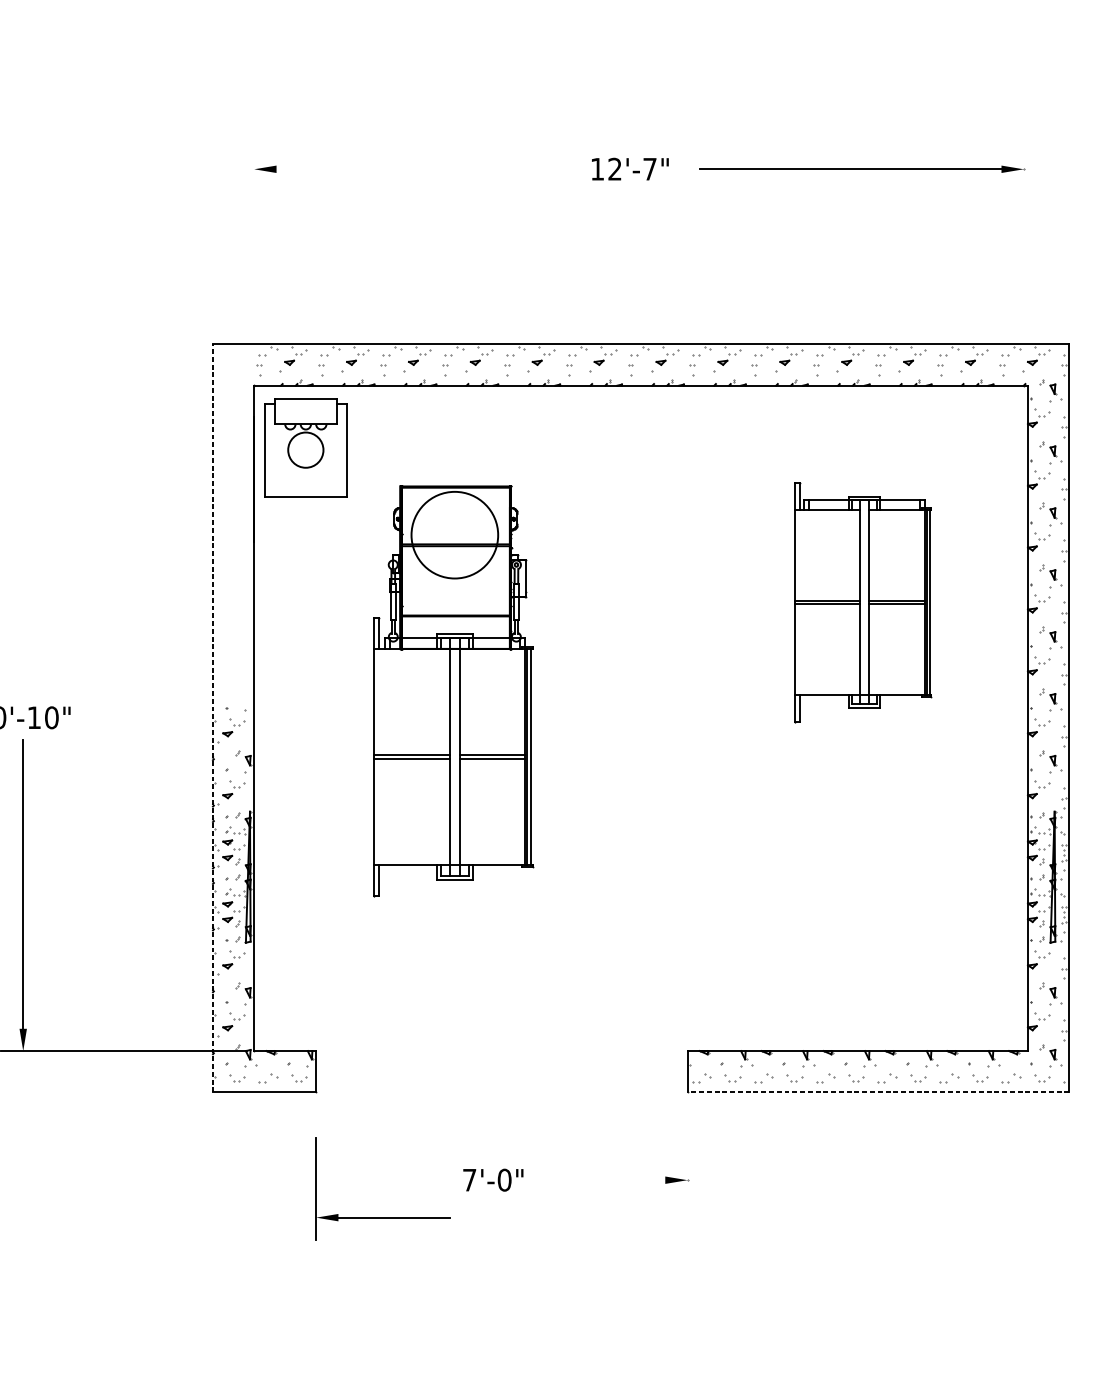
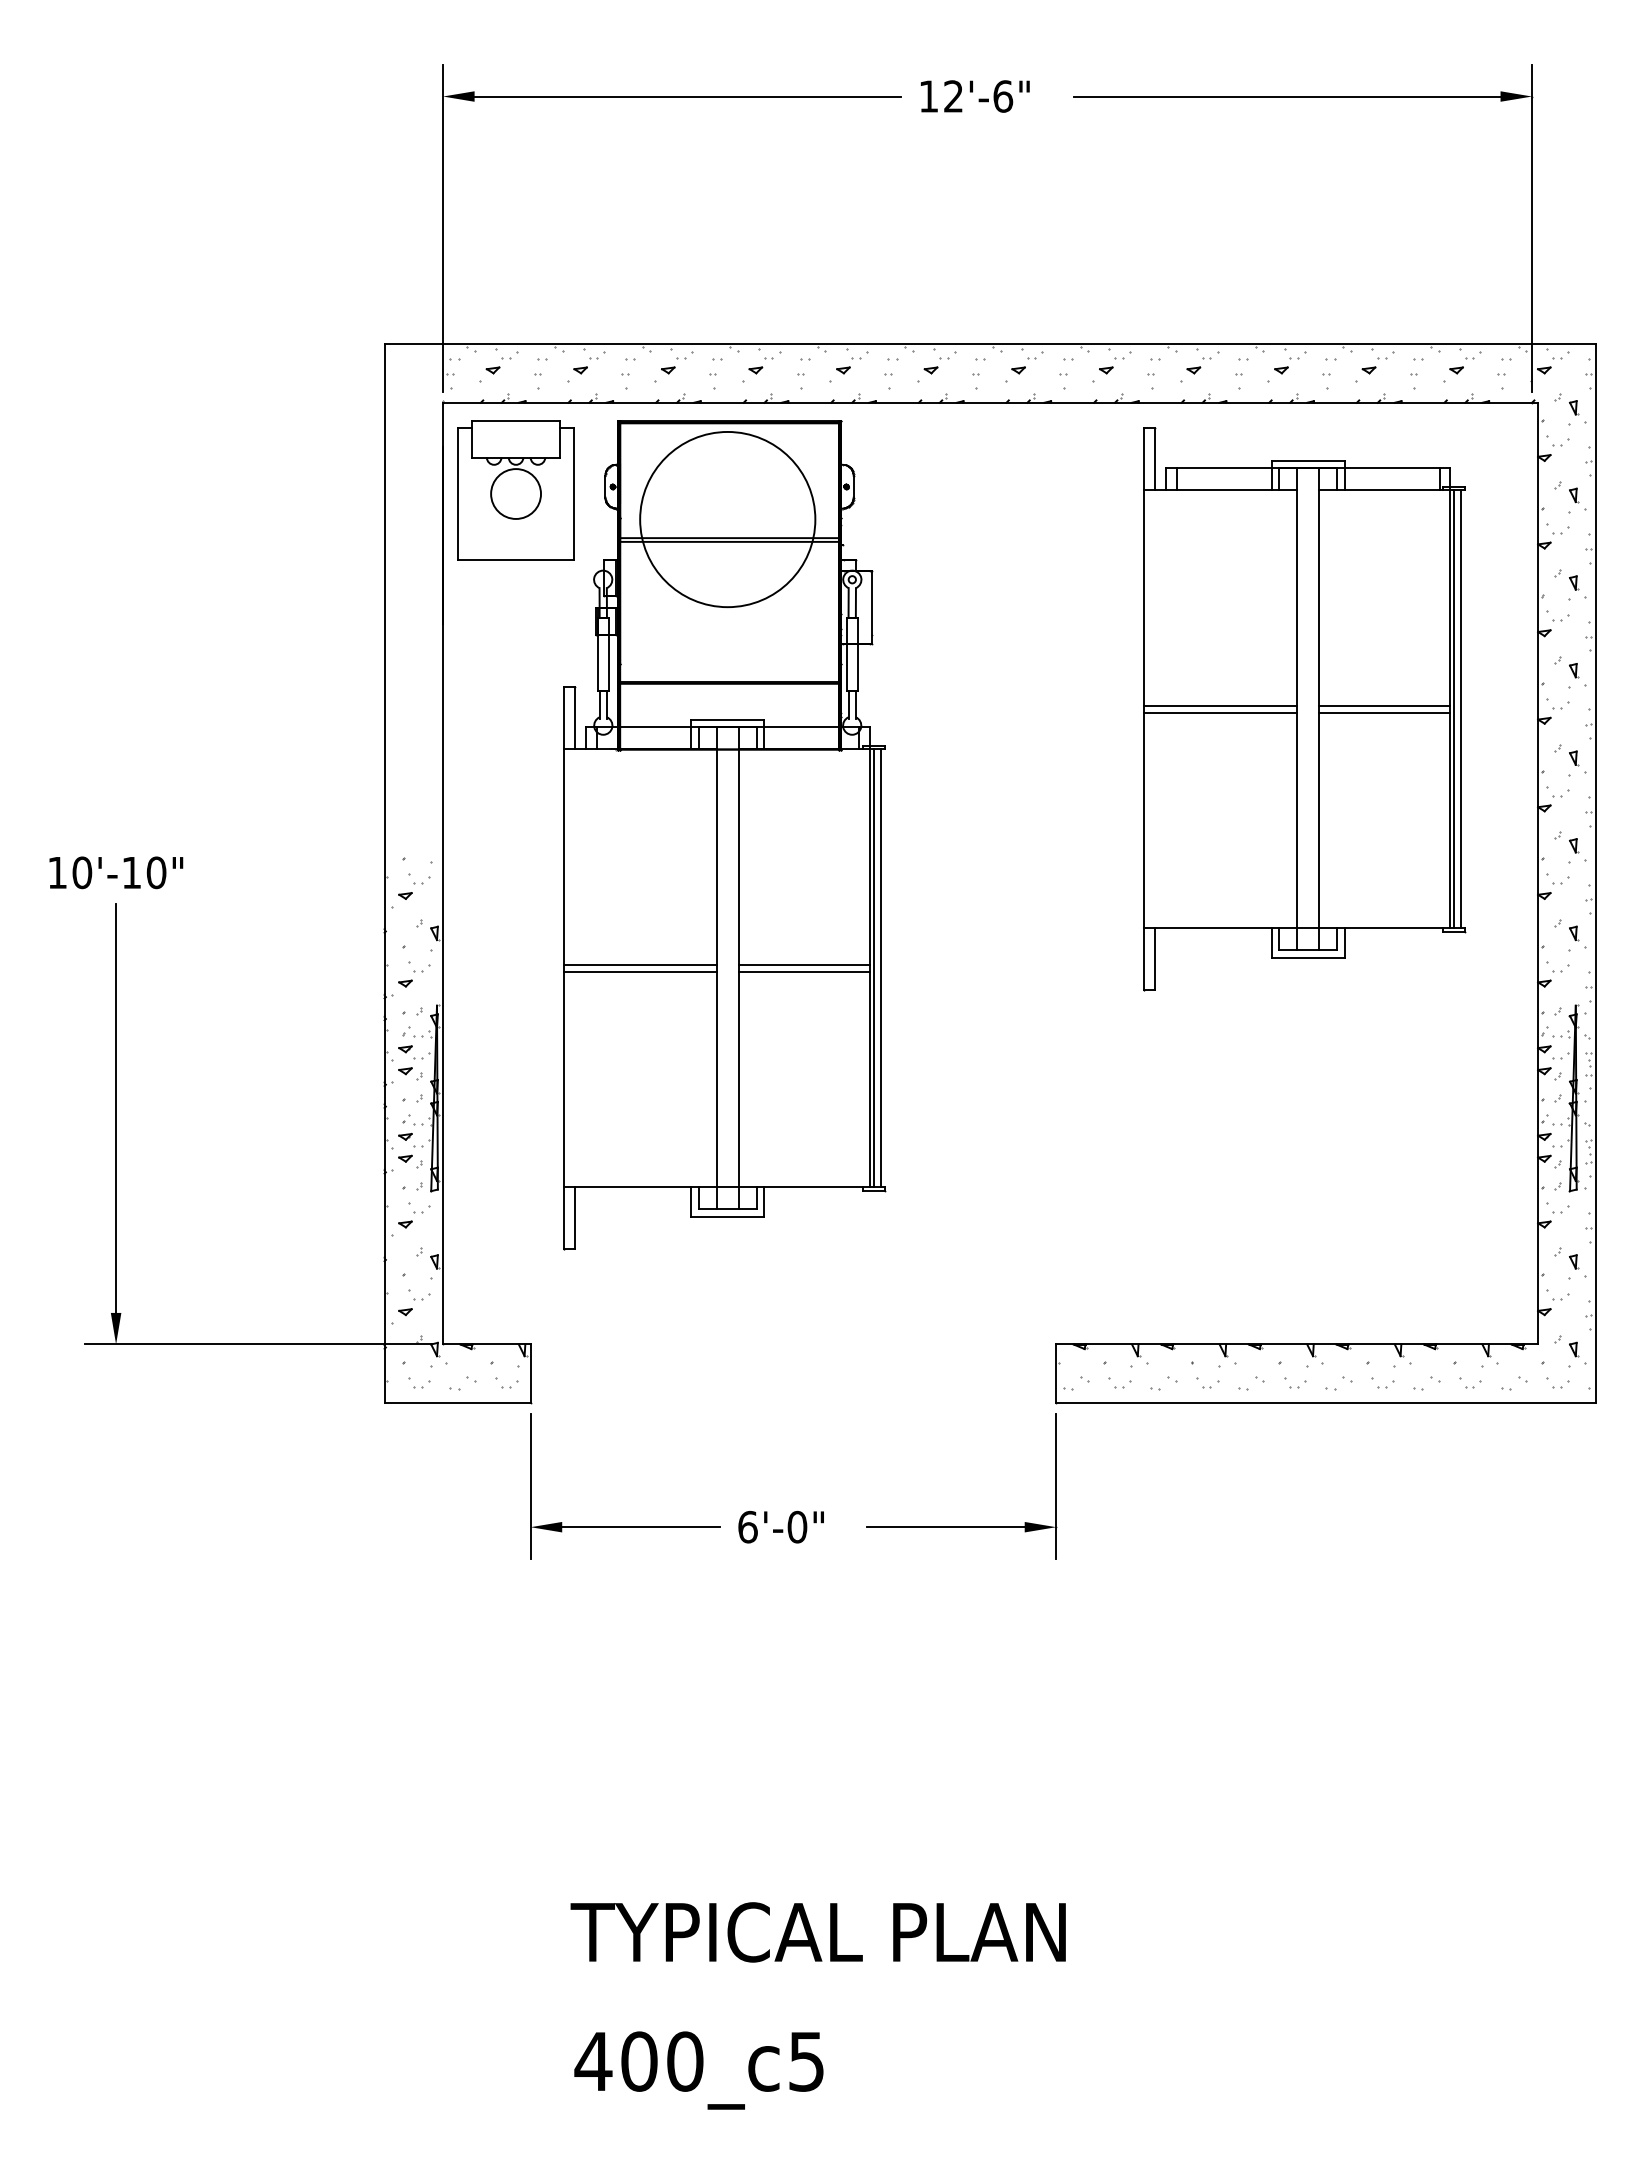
line: (426, 169) -> (687, 96), added
text: (650, 169) -> (1003, 96), 12'-7" -> 12'-6"
line: (254, 262) -> (443, 228), added
line: (1024, 262) -> (1532, 228), added
part: (862, 602) -> (1304, 709), size x1.67
part: (453, 691) -> (724, 835), size x1.43
line: (212, 718) -> (384, 873), dashed -> solid
line: (877, 1092) -> (1325, 1402), dashed -> solid
line: (687, 1150) -> (1056, 1485), added
text: (469, 1179) -> (747, 1526), 7'-0" -> 6'-0"
line: (609, 1180) -> (945, 1527), added
part: (383, 1217) -> (625, 1526), moved

